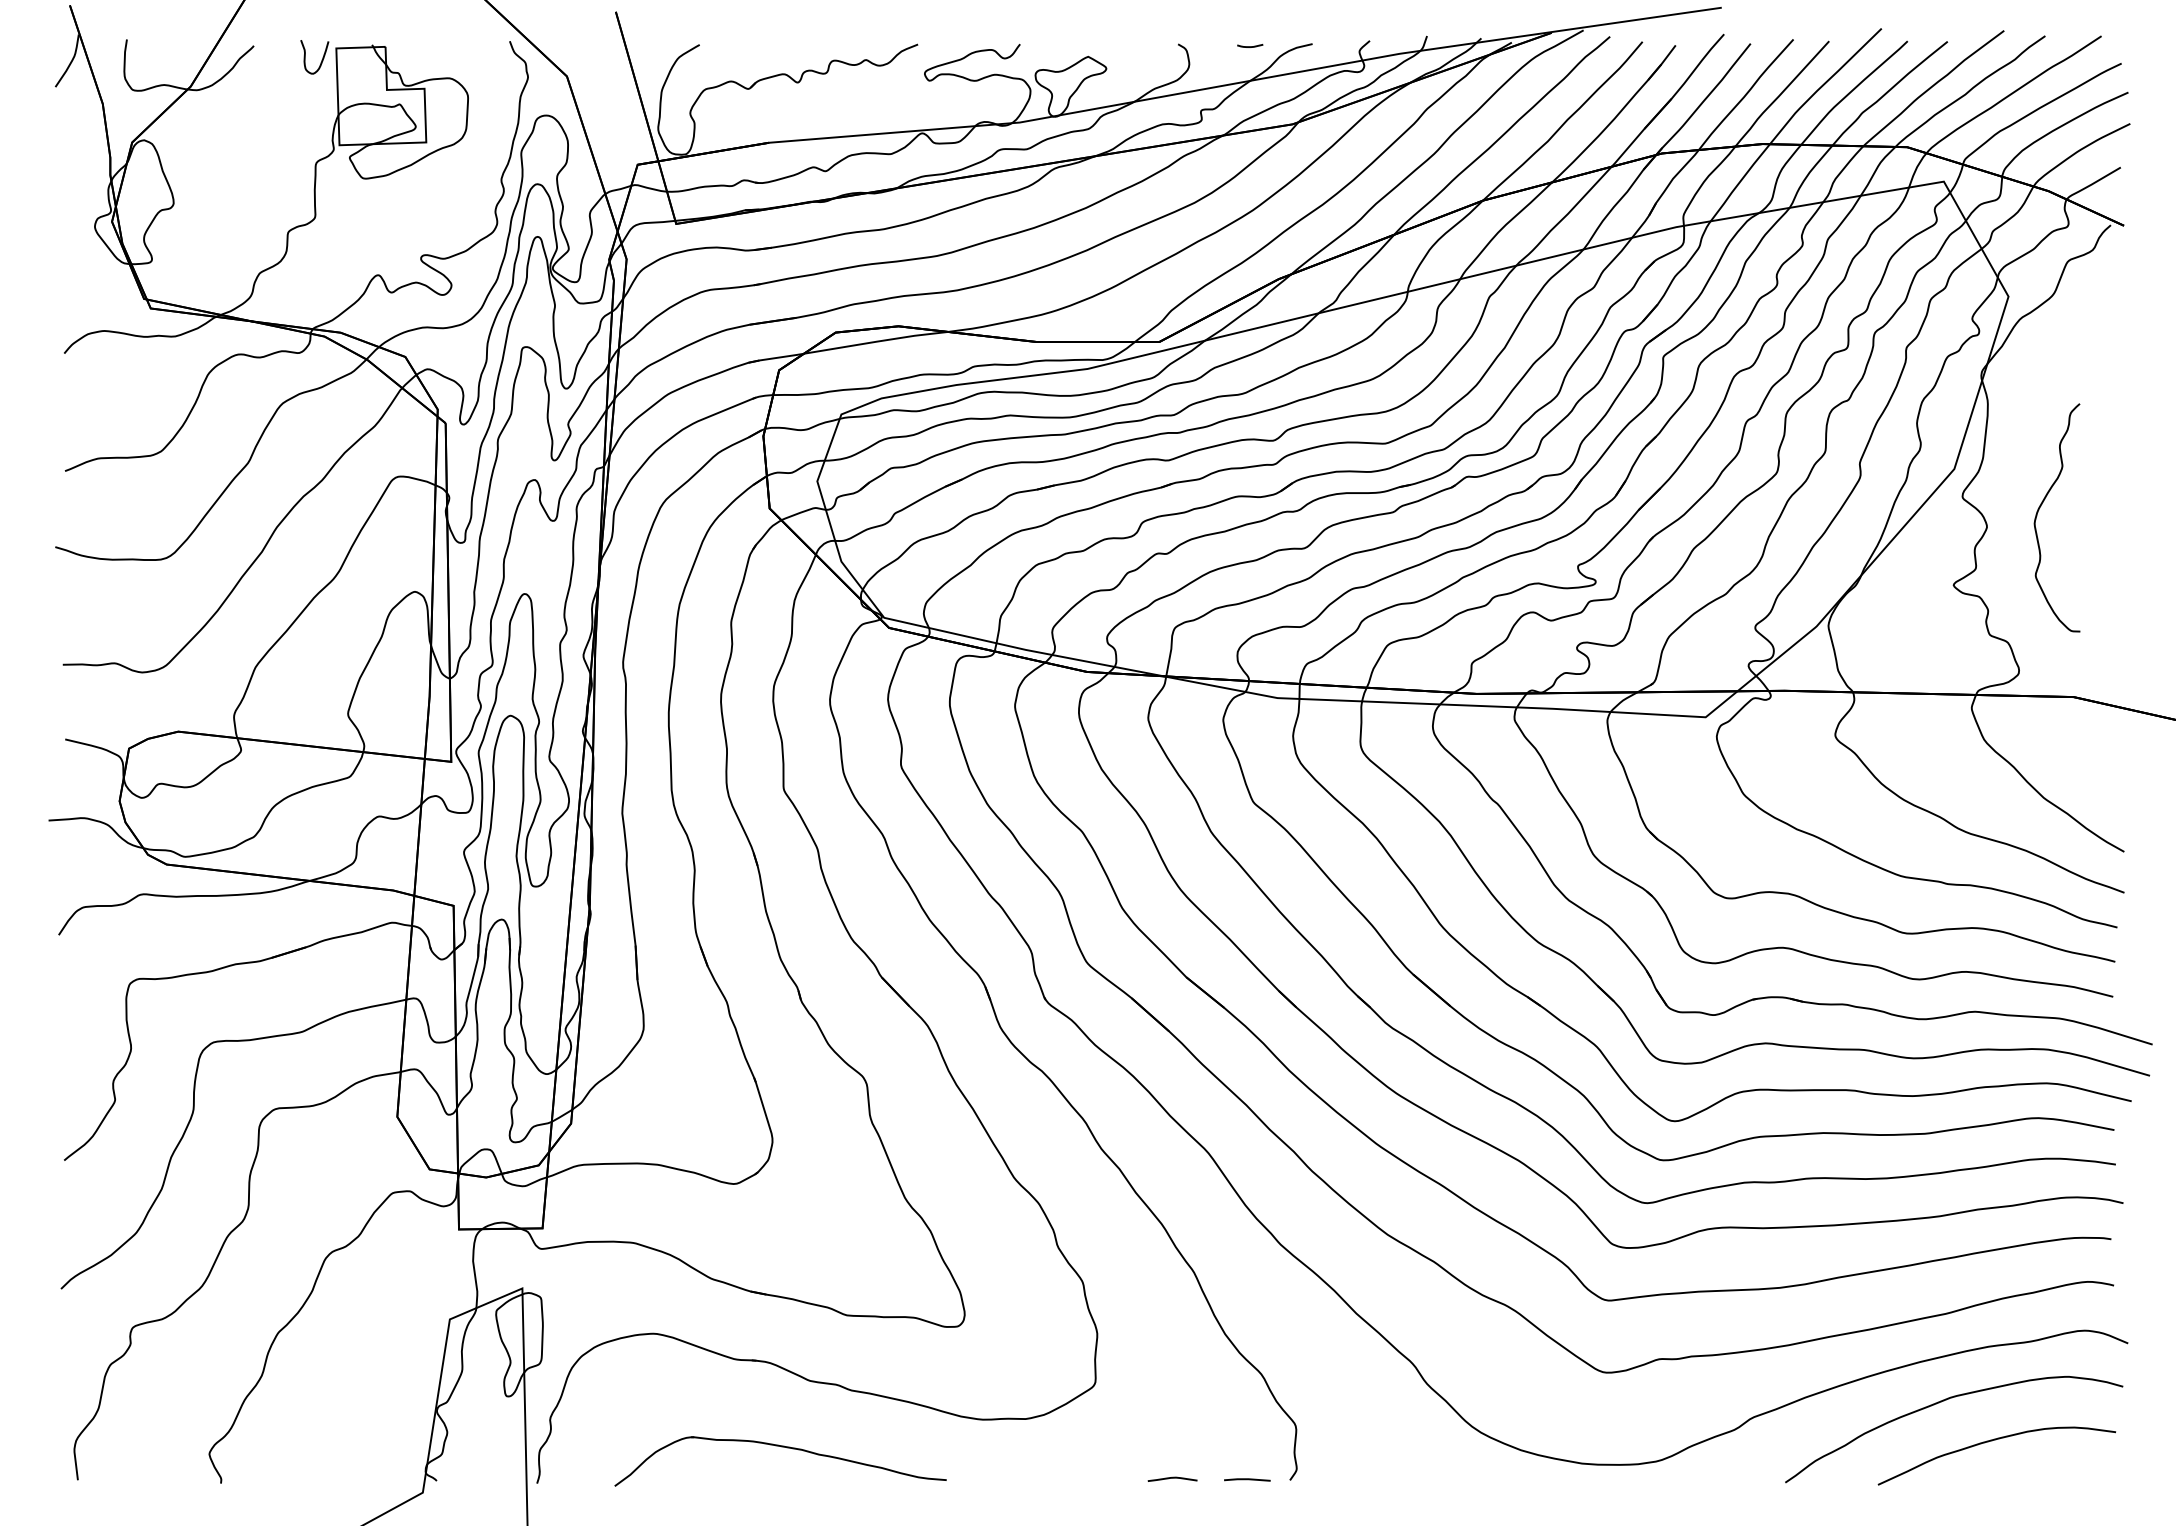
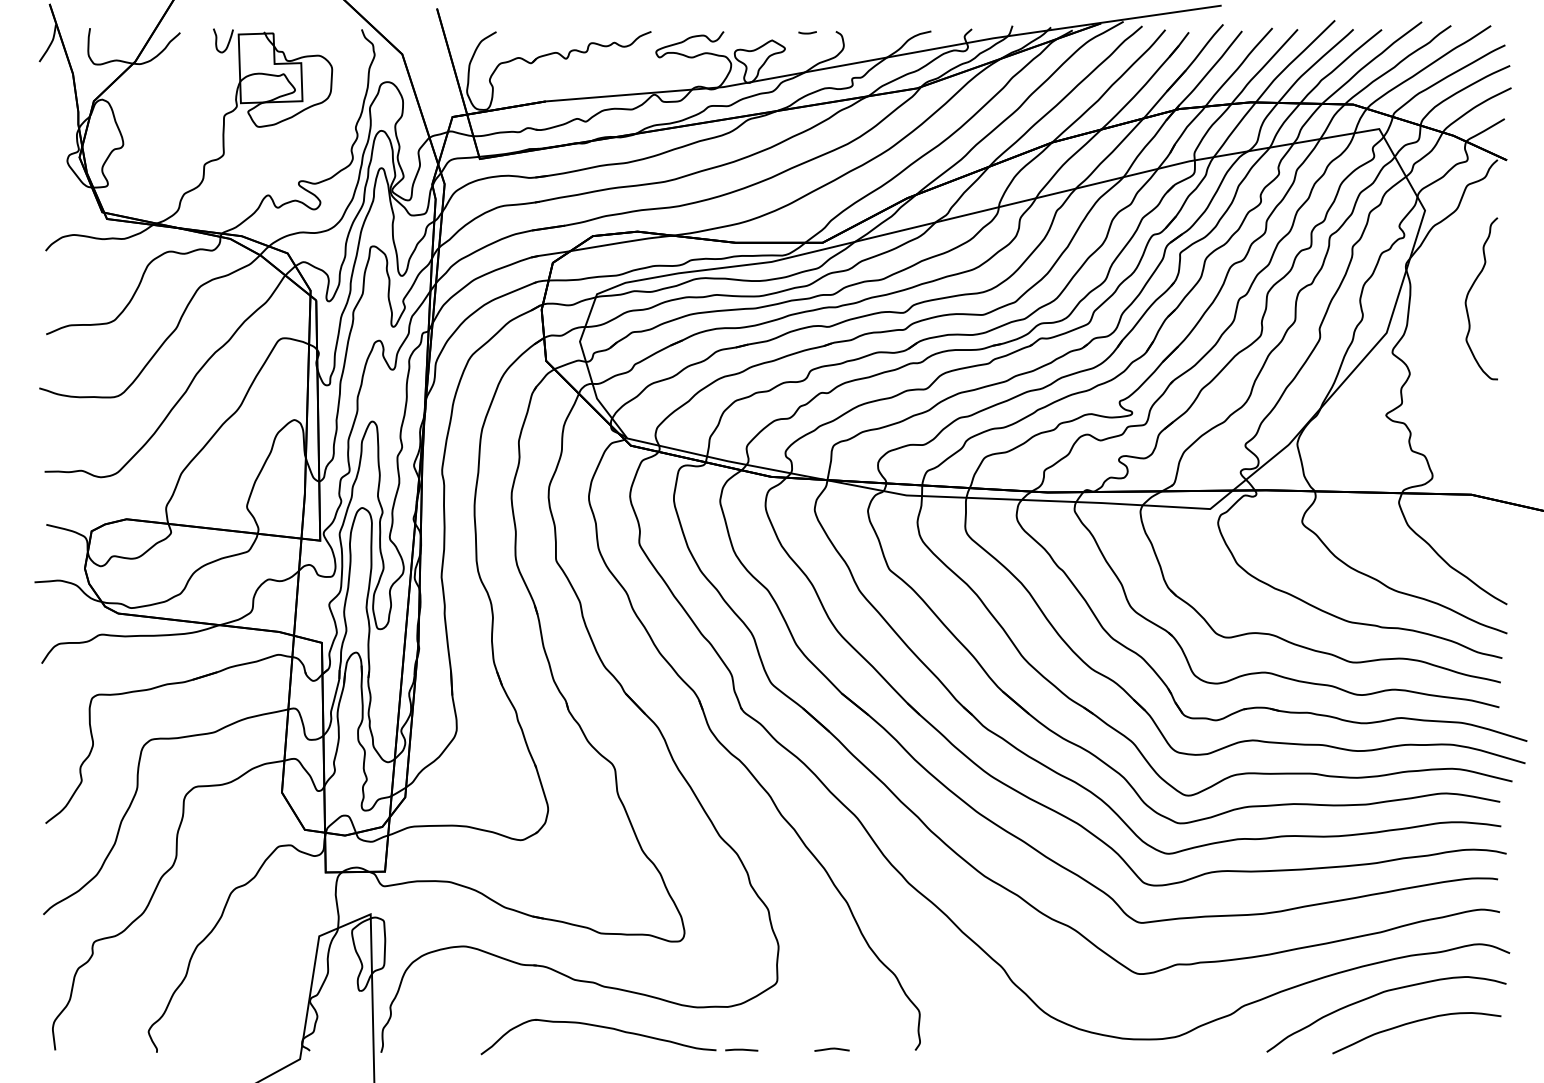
curve: (1250, 46) -> (807, 33), moved
curve: (2039, 510) -> (1469, 293), moved
part: (781, 1447) -> (599, 1027), moved
line: (1247, 1479) -> (741, 1049), moved

